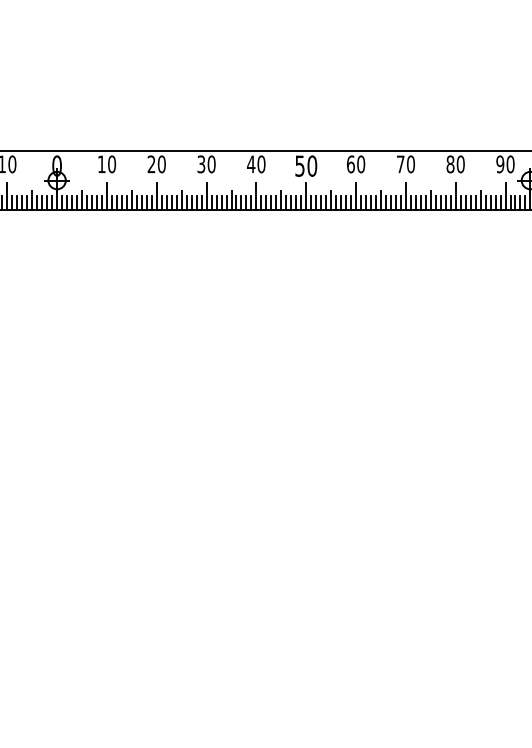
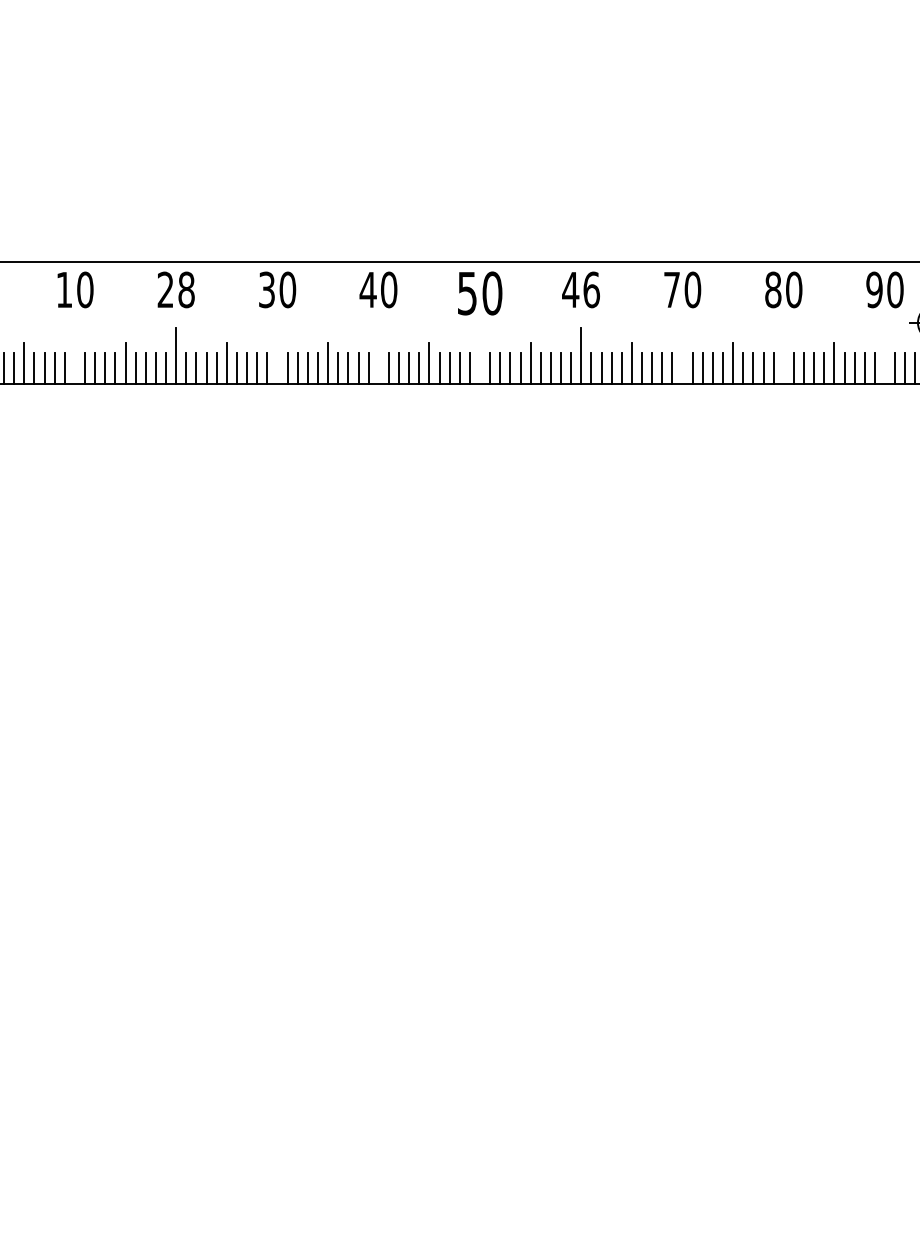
text: (161, 163) -> (185, 288), 20 -> 28
text: (355, 164) -> (580, 290), 60 -> 46
line: (106, 196) -> (74, 355), removed
line: (206, 196) -> (277, 355), removed
line: (256, 196) -> (378, 355), removed
line: (306, 196) -> (480, 355), removed
line: (405, 196) -> (681, 355), removed
line: (455, 196) -> (783, 355), removed
line: (505, 196) -> (885, 355), removed

